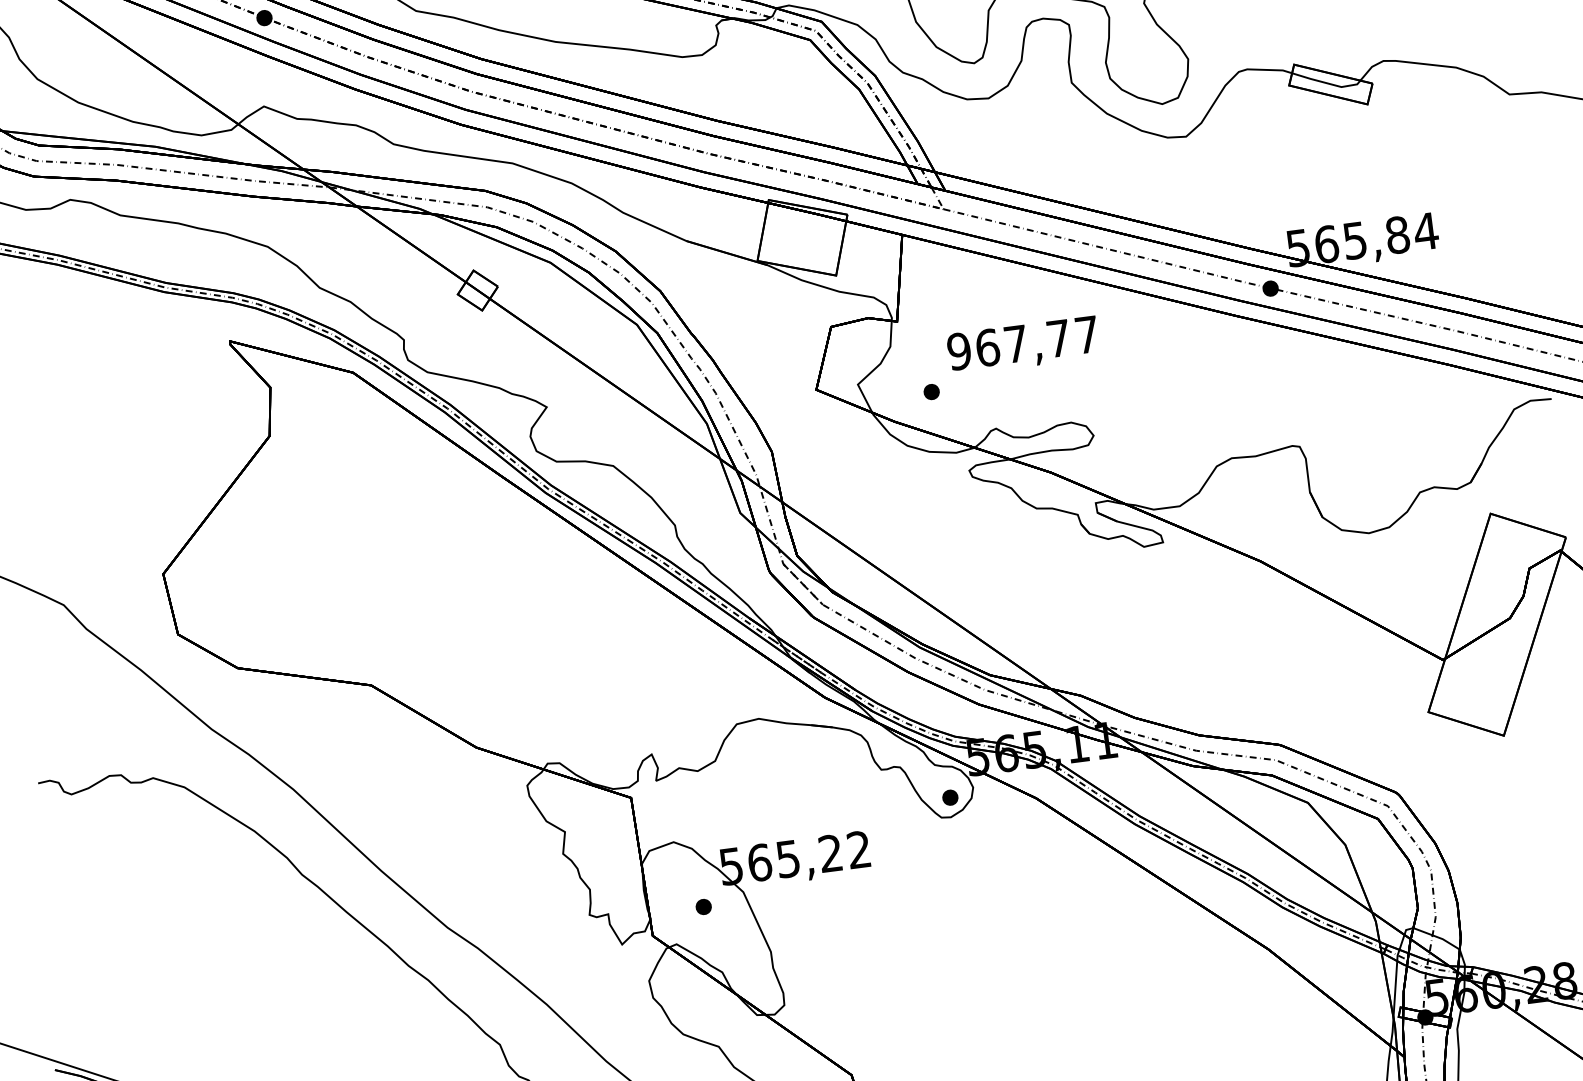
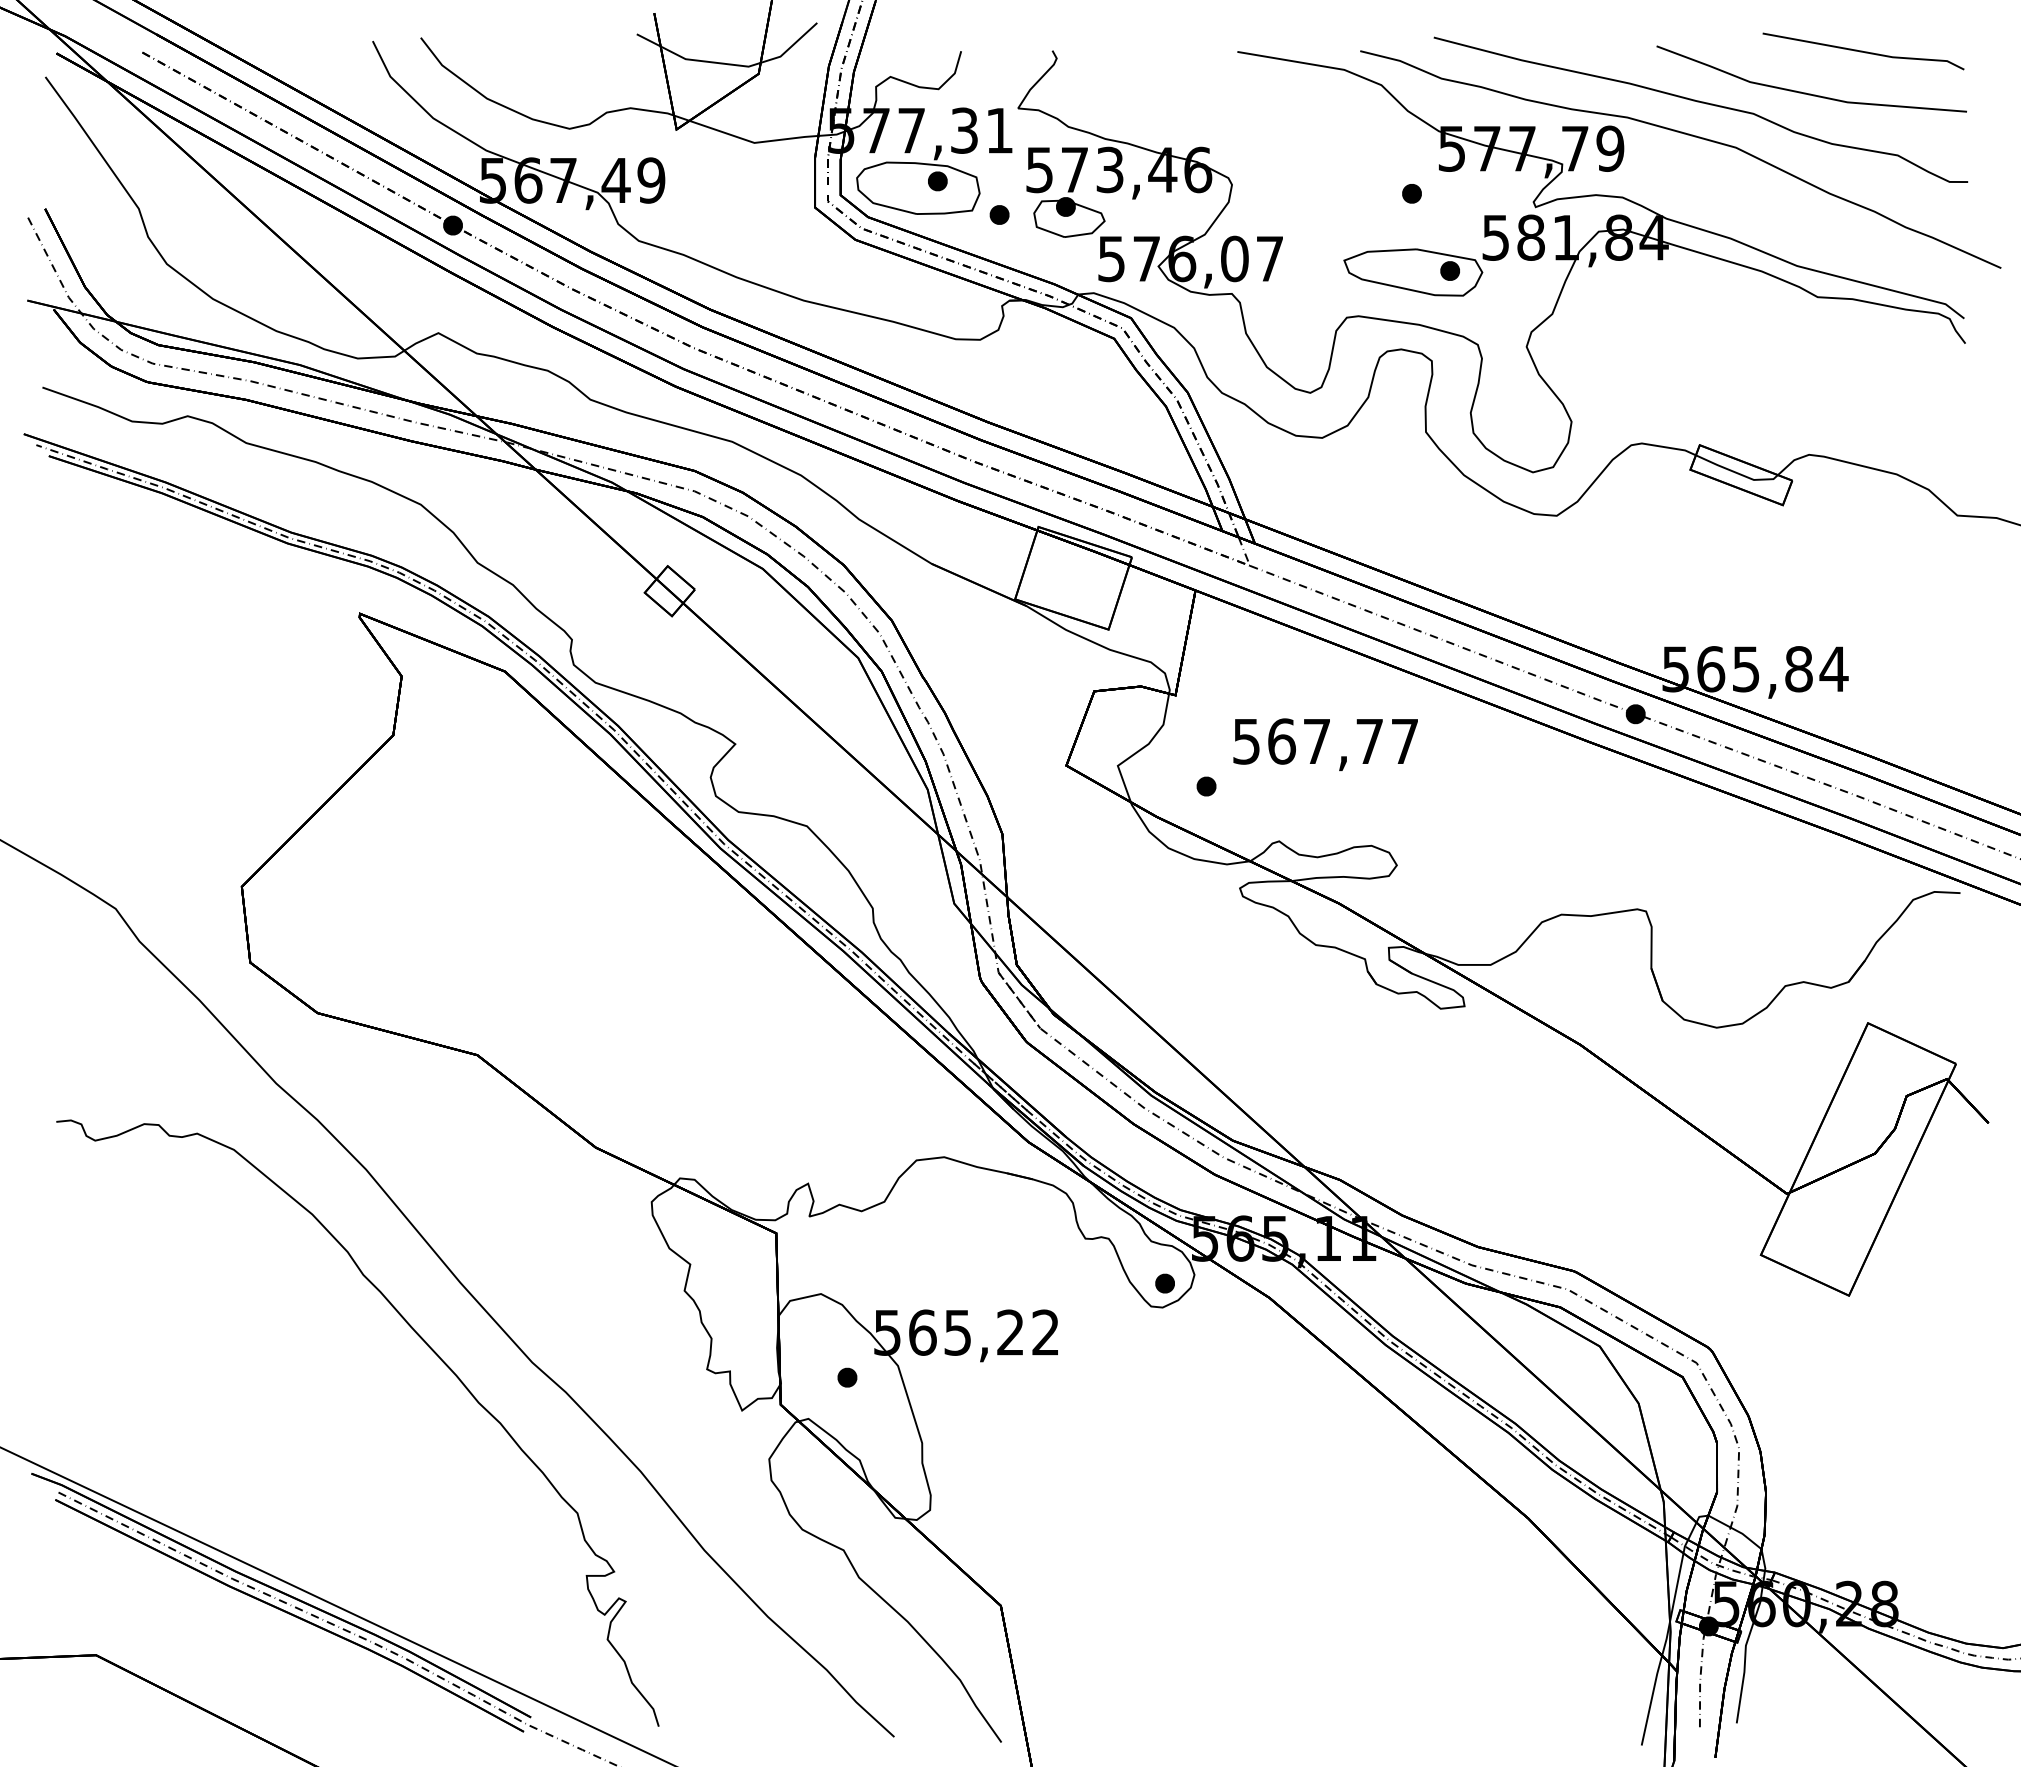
text: (959, 351) -> (1246, 741), 967,77 -> 567,77

